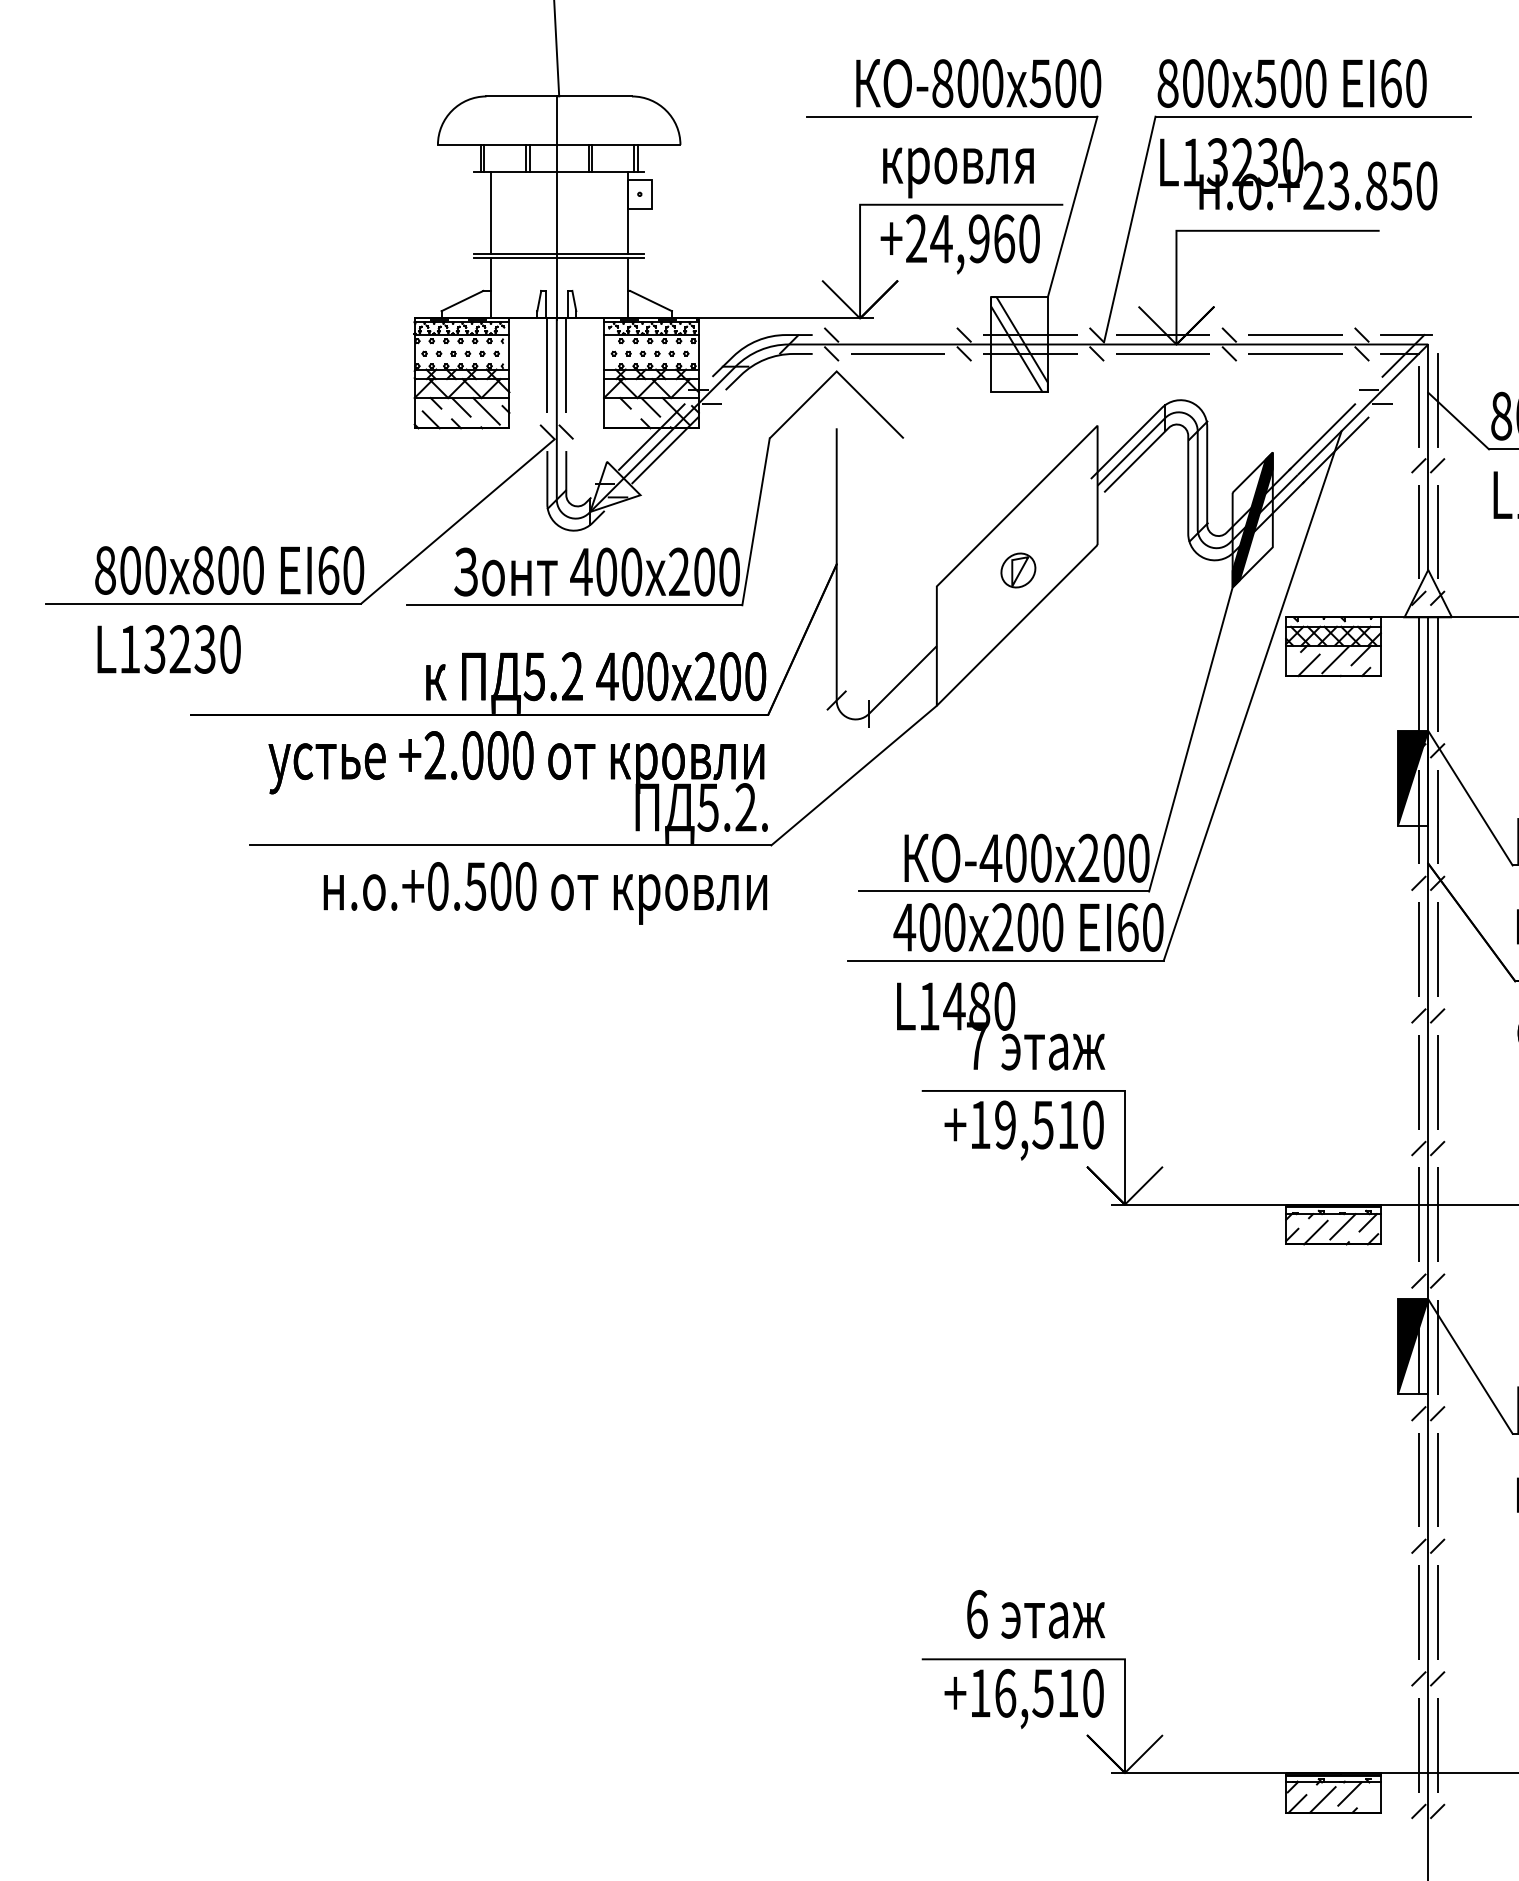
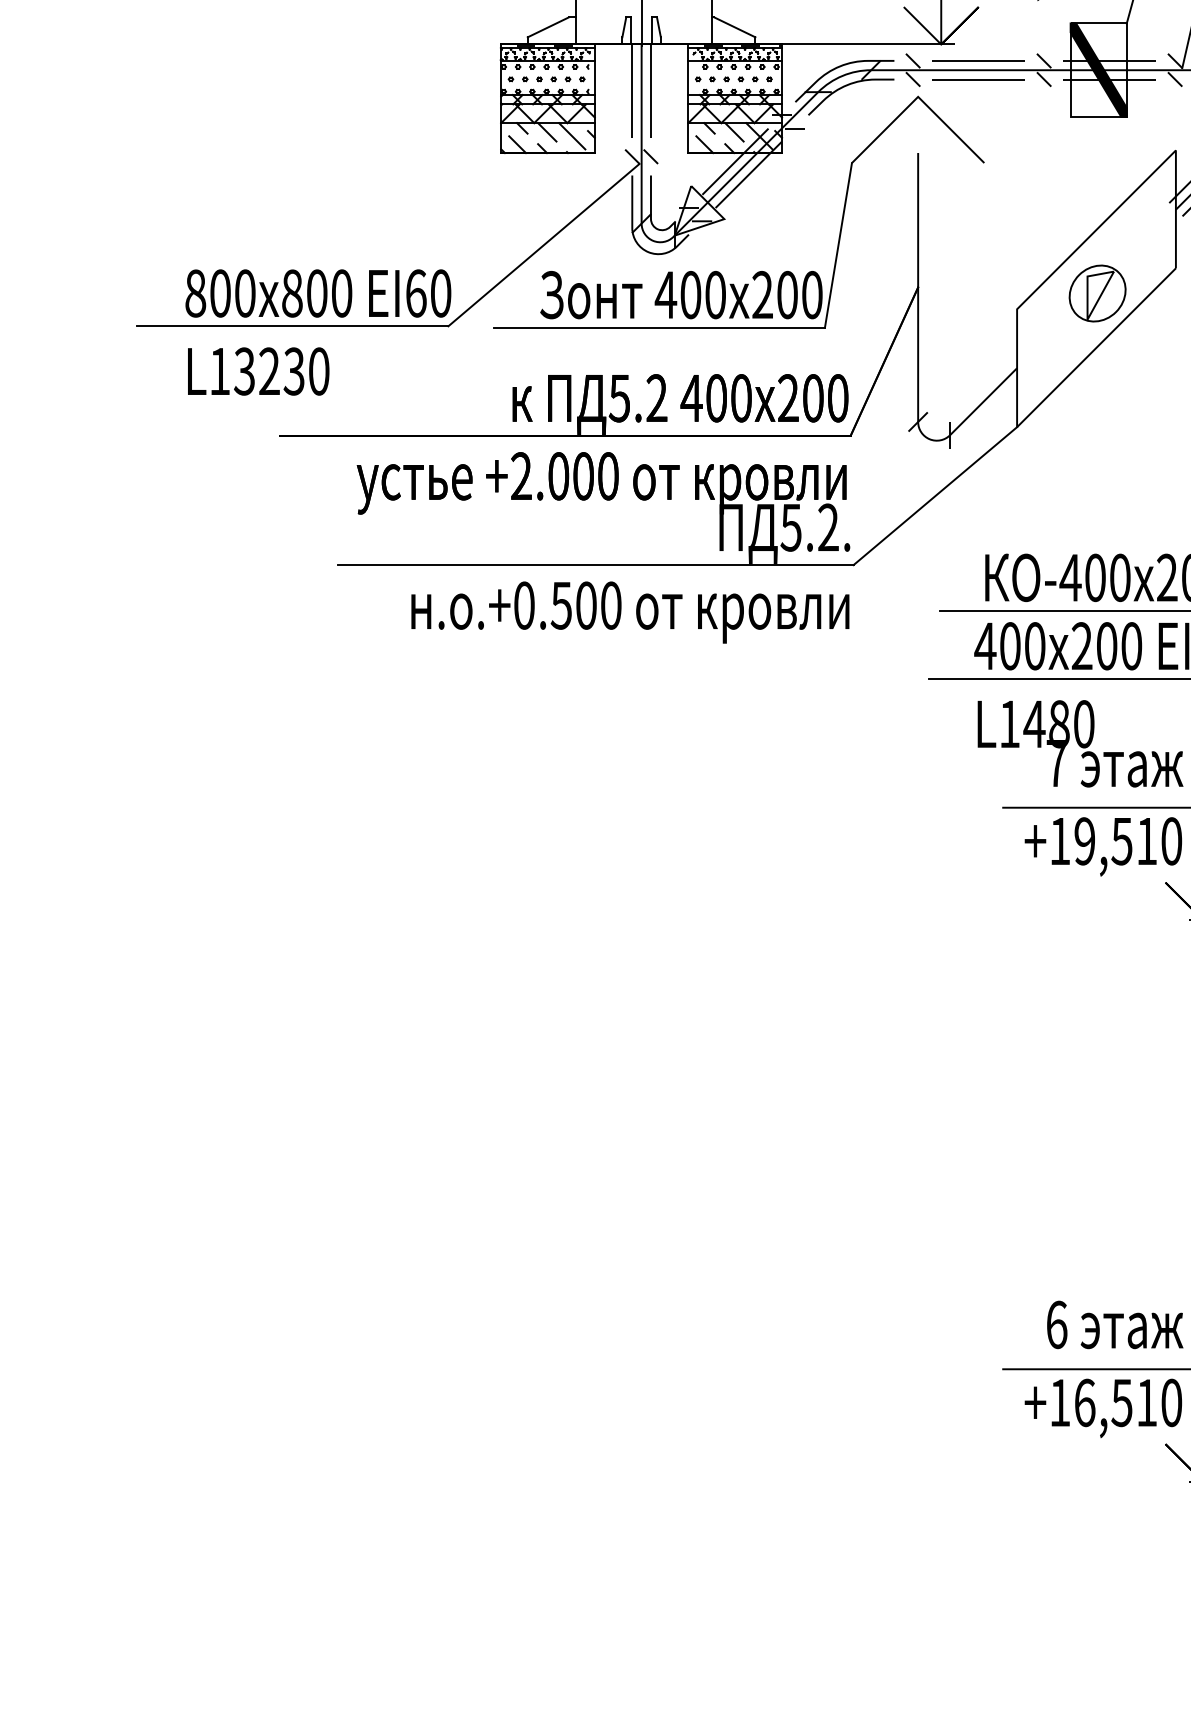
line: (897, 334) -> (978, 60), added
fill: (1019, 344) -> (1098, 70), added
line: (620, 419) -> (704, 144), added
part: (1018, 570) -> (1097, 293), size x1.67

